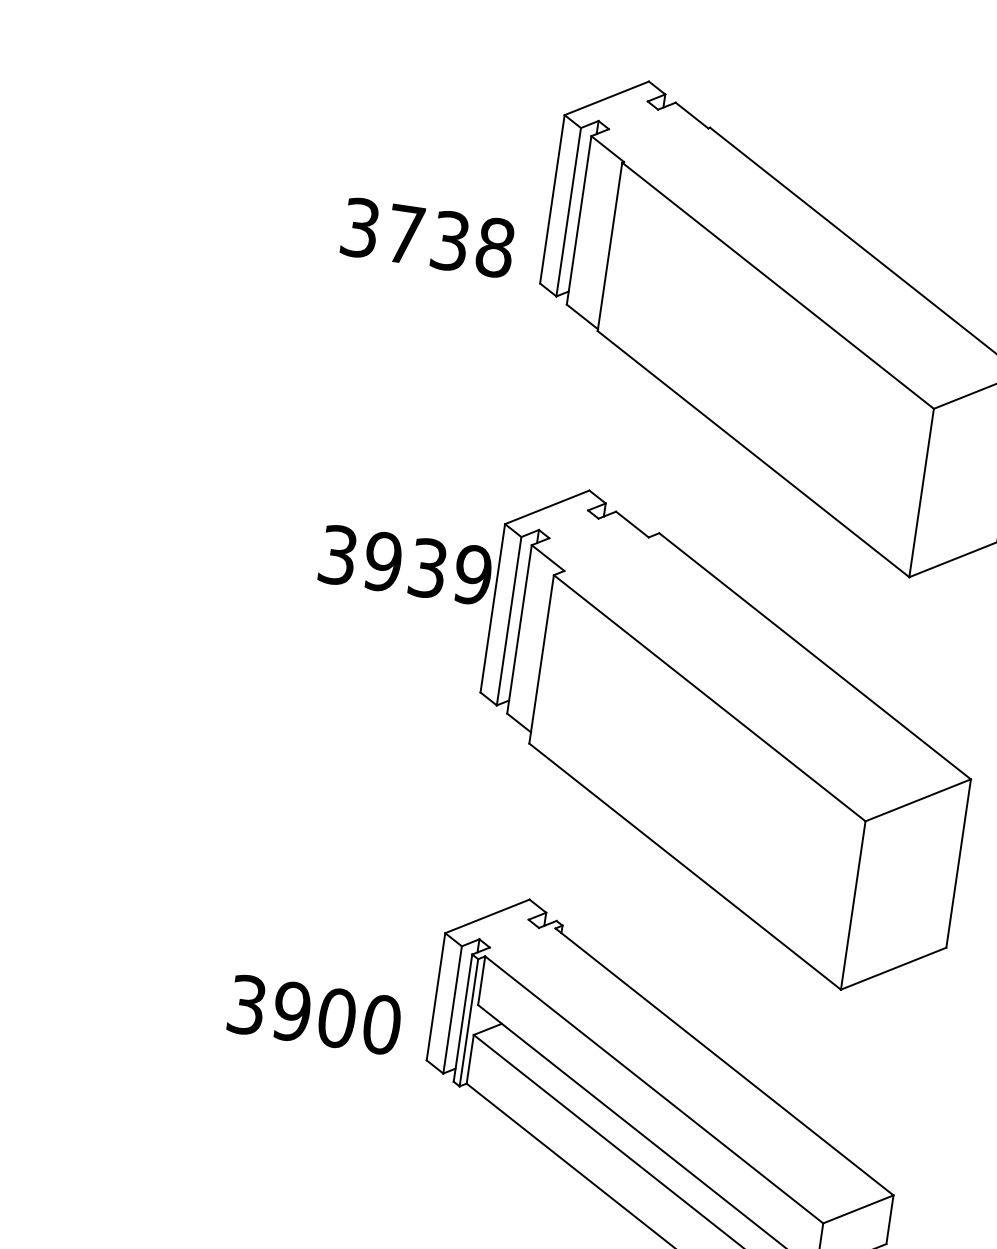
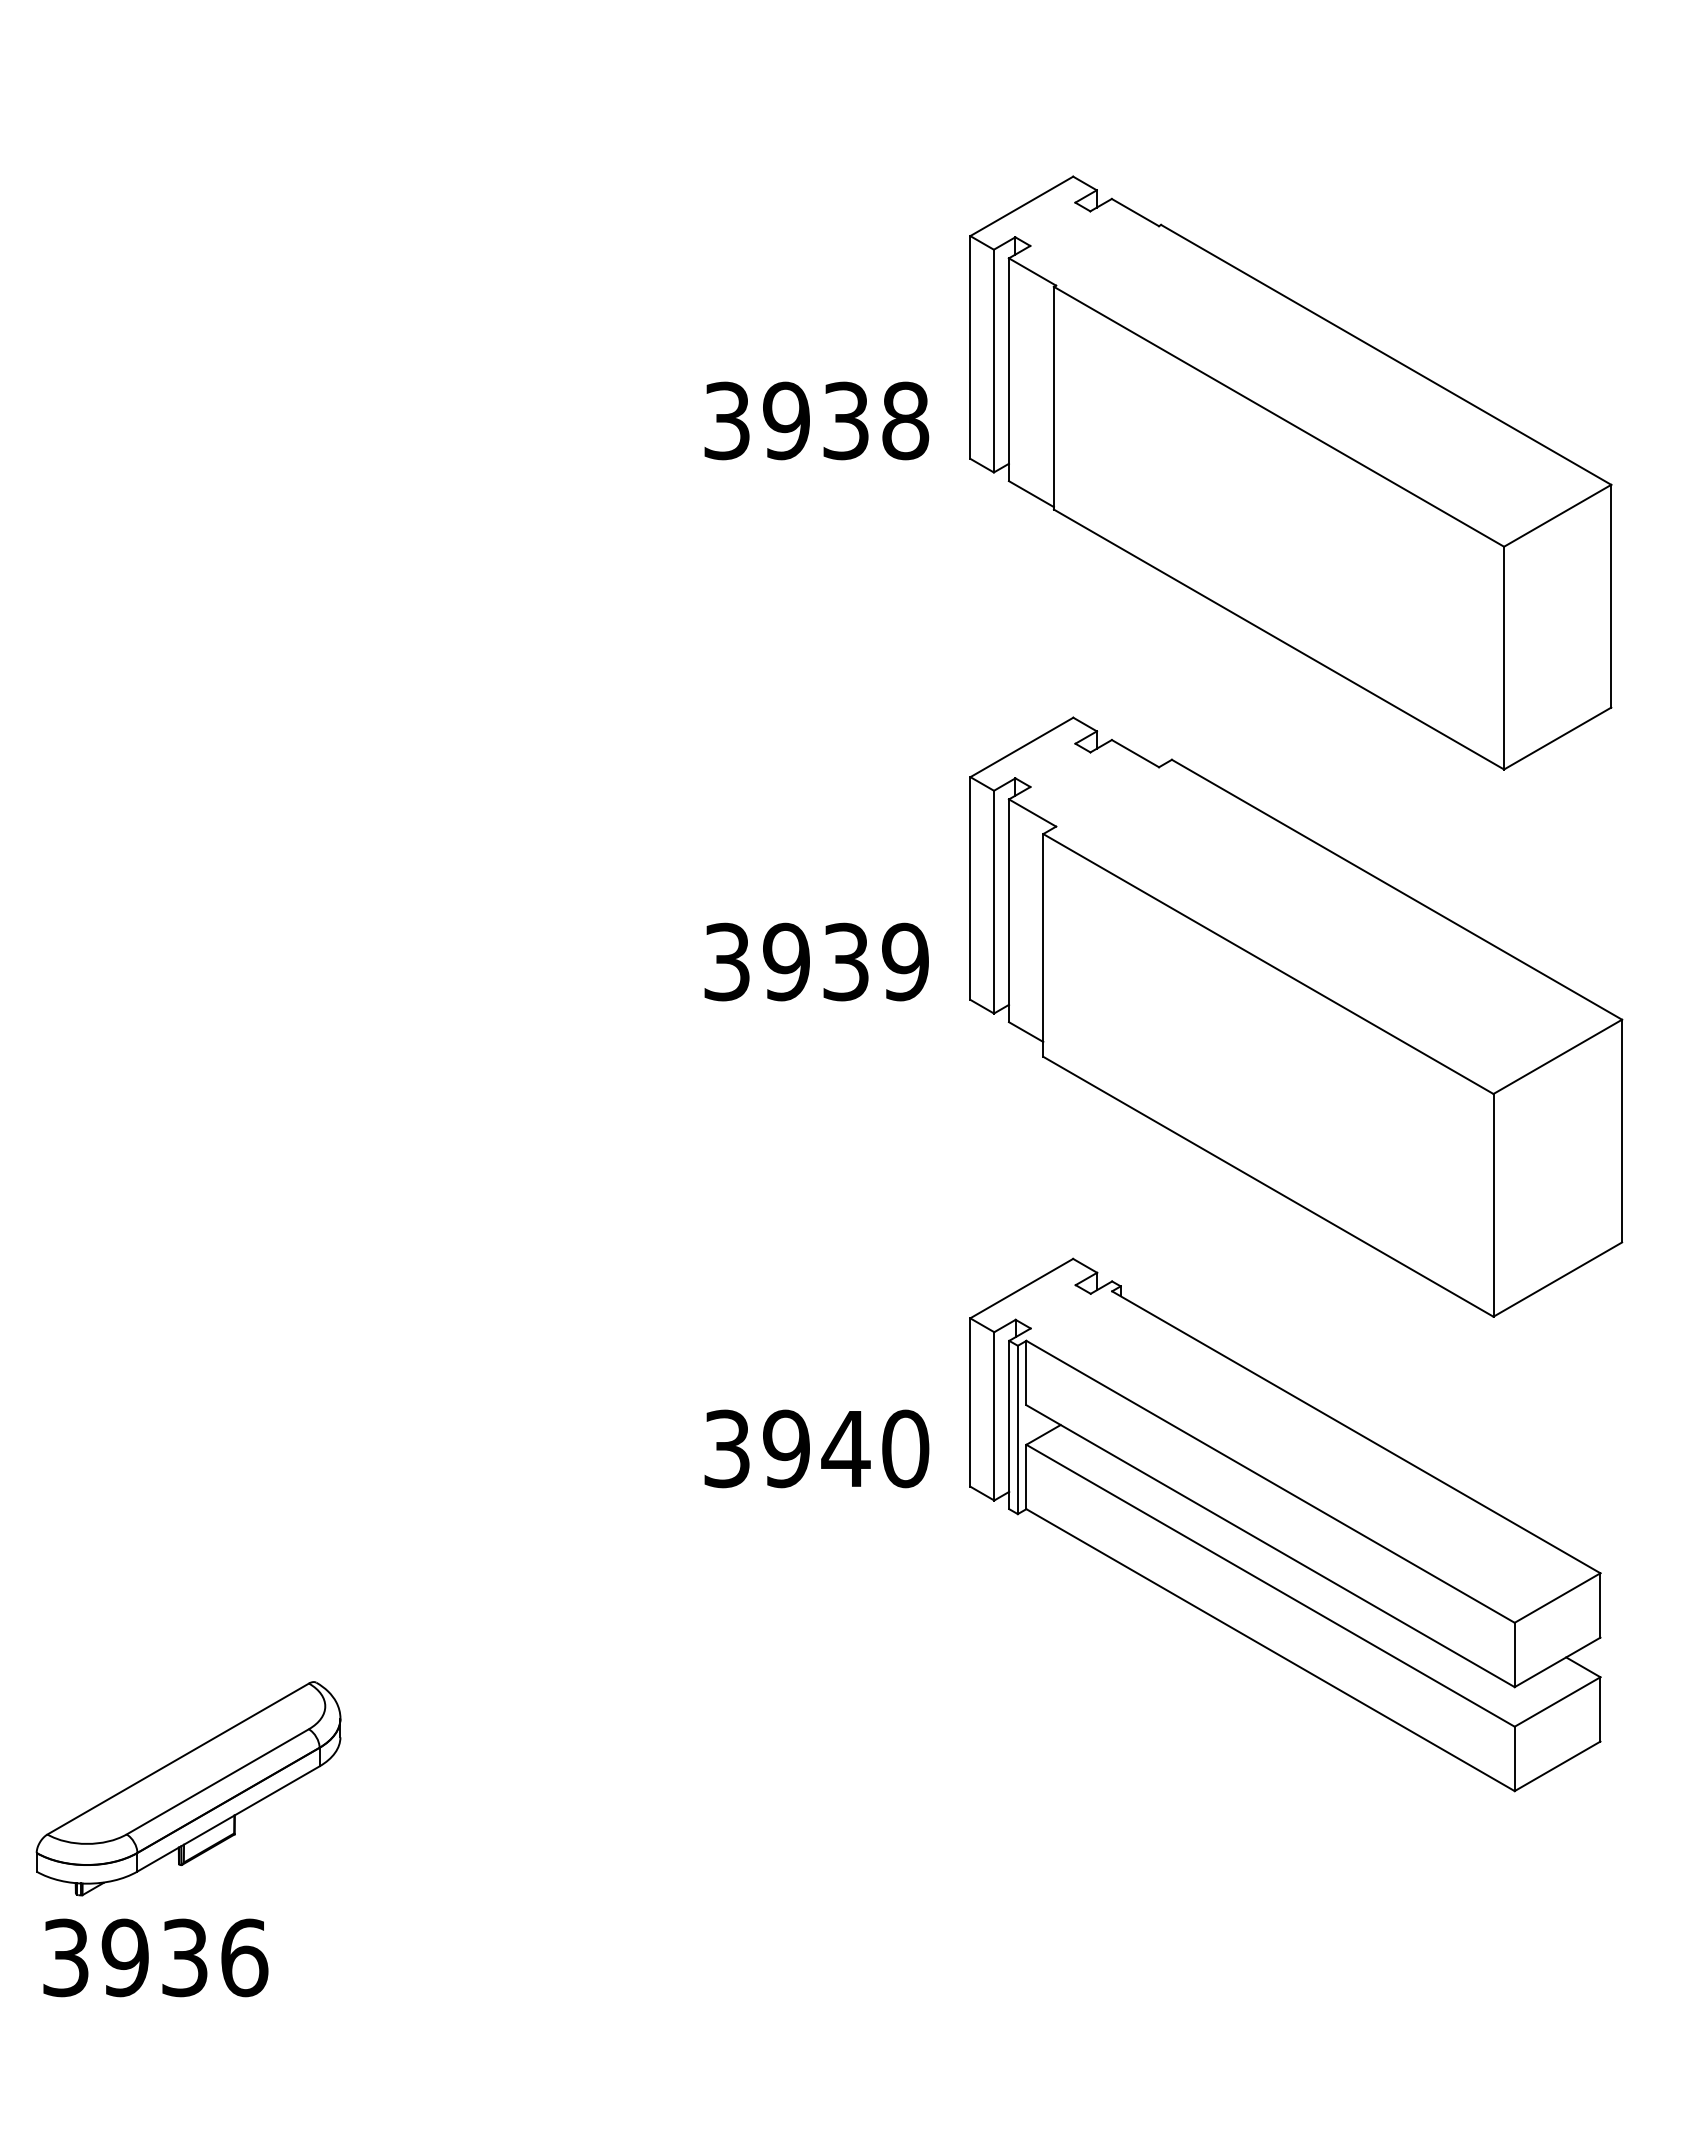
text: (405, 234) -> (786, 420), 3738 -> 3938
text: (405, 564) -> (816, 961), moved
text: (336, 1017) -> (845, 1448), 3900 -> 3940

